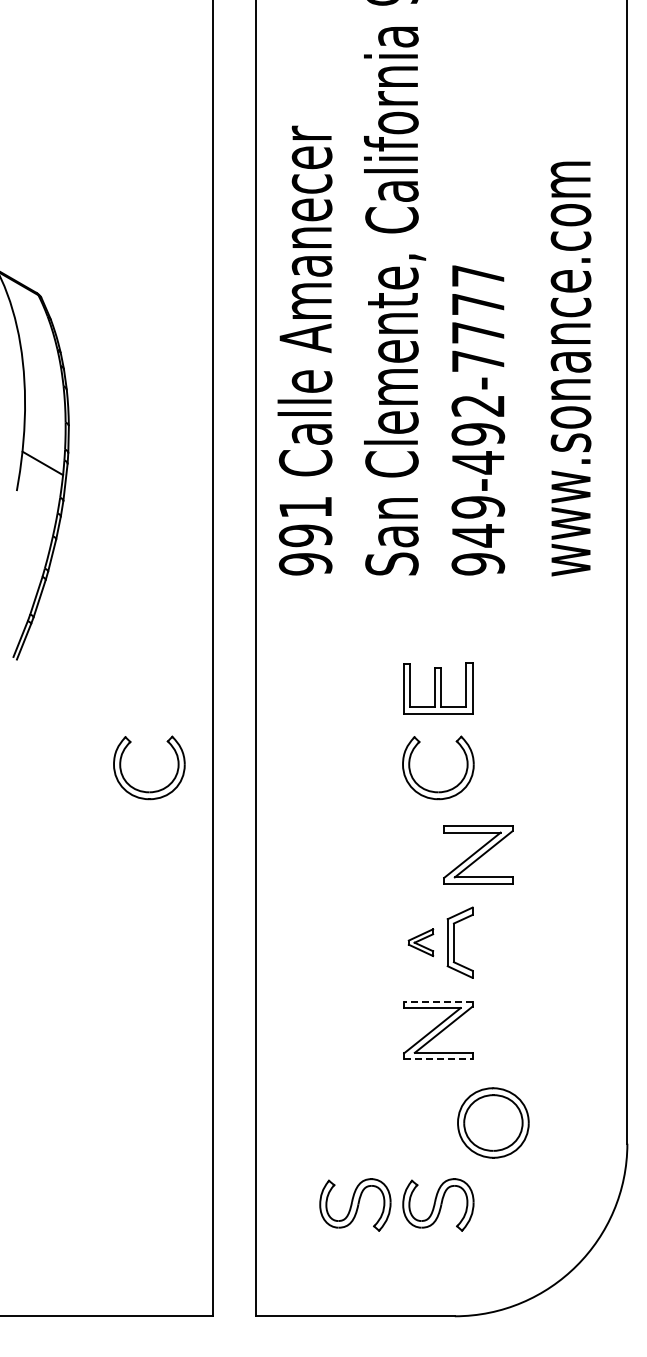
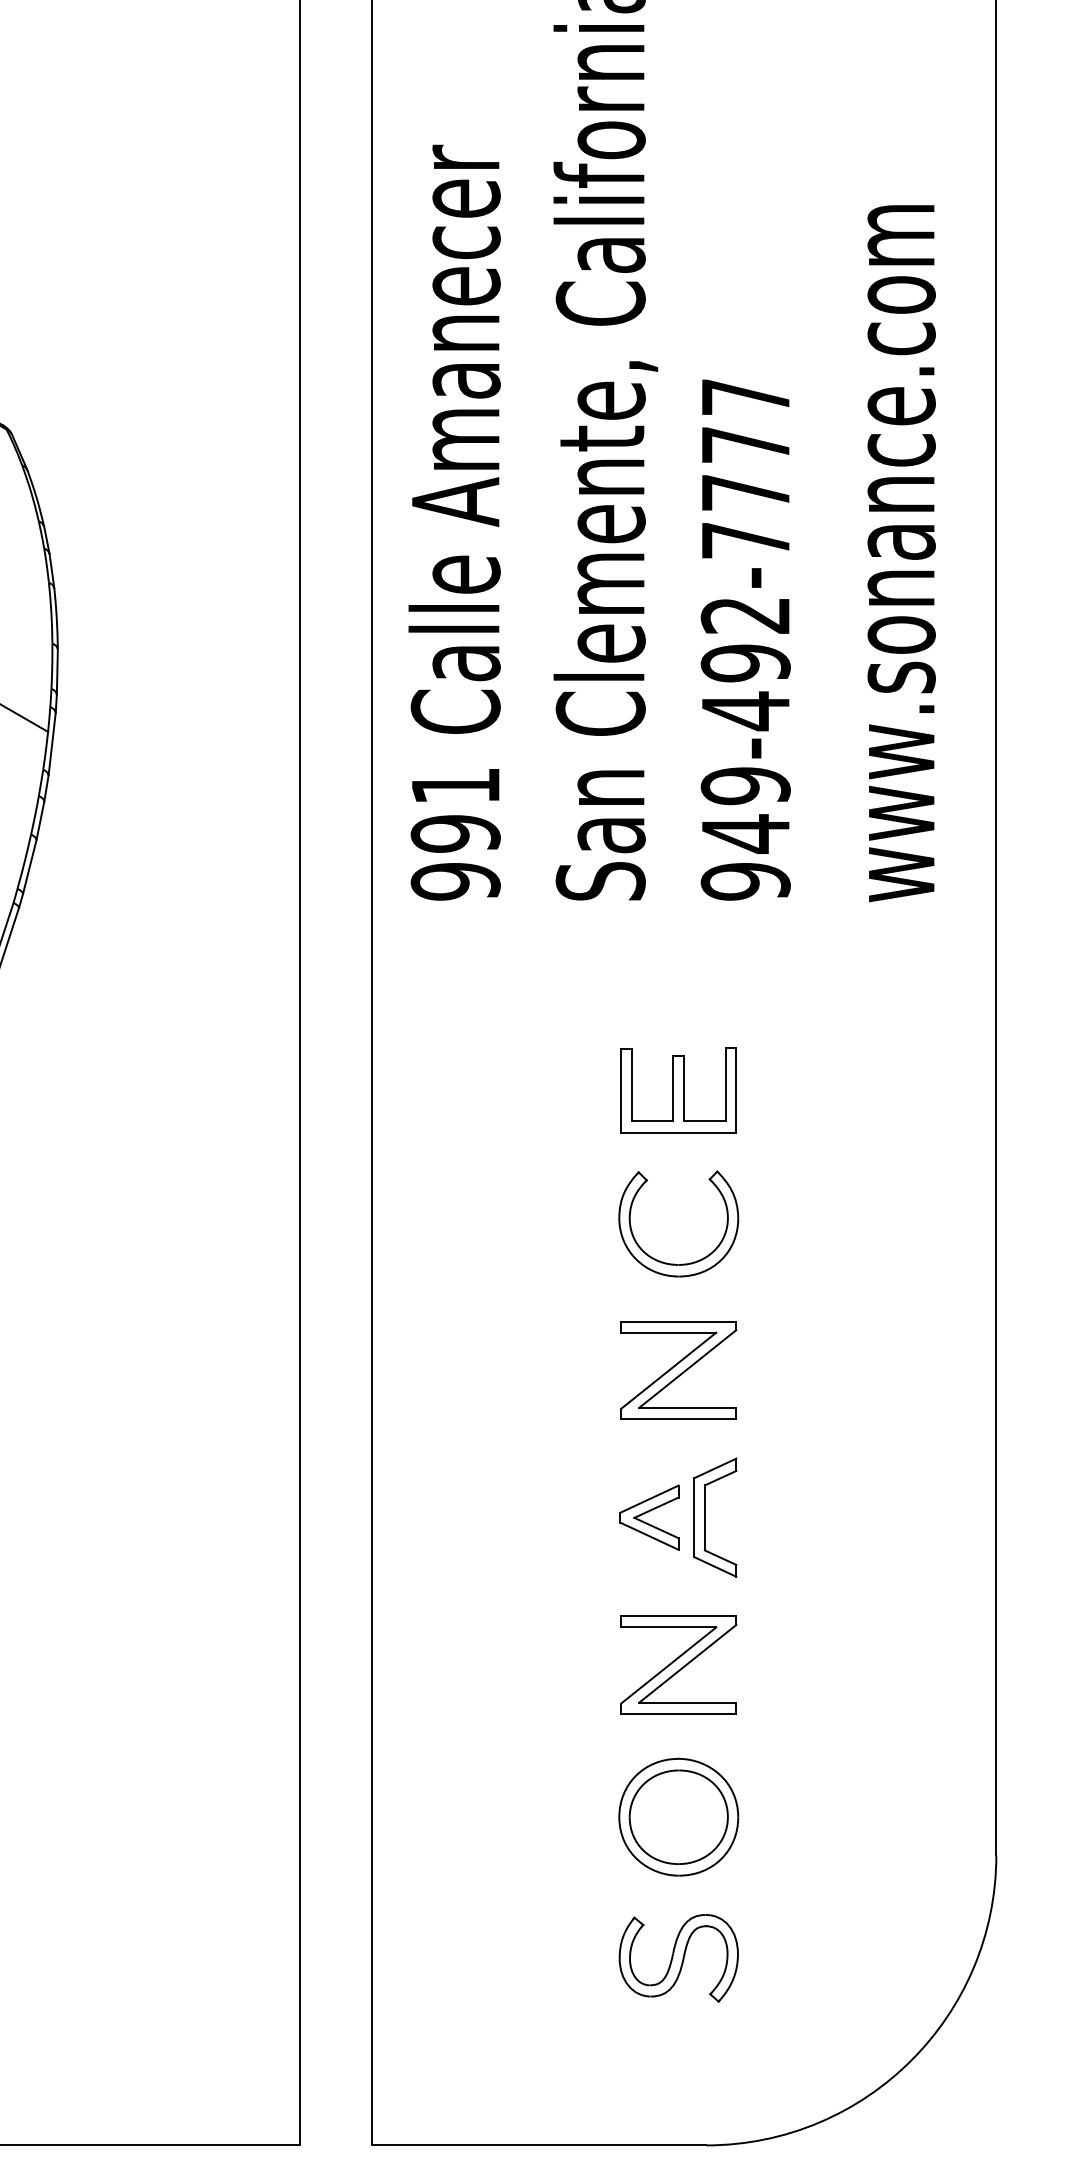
part: (154, 790) -> (201, 1261), removed
part: (478, 854) -> (678, 1369), moved
part: (420, 942) -> (648, 1517), size x1.43
line: (437, 1001) -> (677, 1616), dashed -> solid
line: (438, 1059) -> (678, 1713), dashed -> solid
part: (493, 1122) -> (678, 1816), moved
part: (355, 1204) -> (539, 1957), removed

